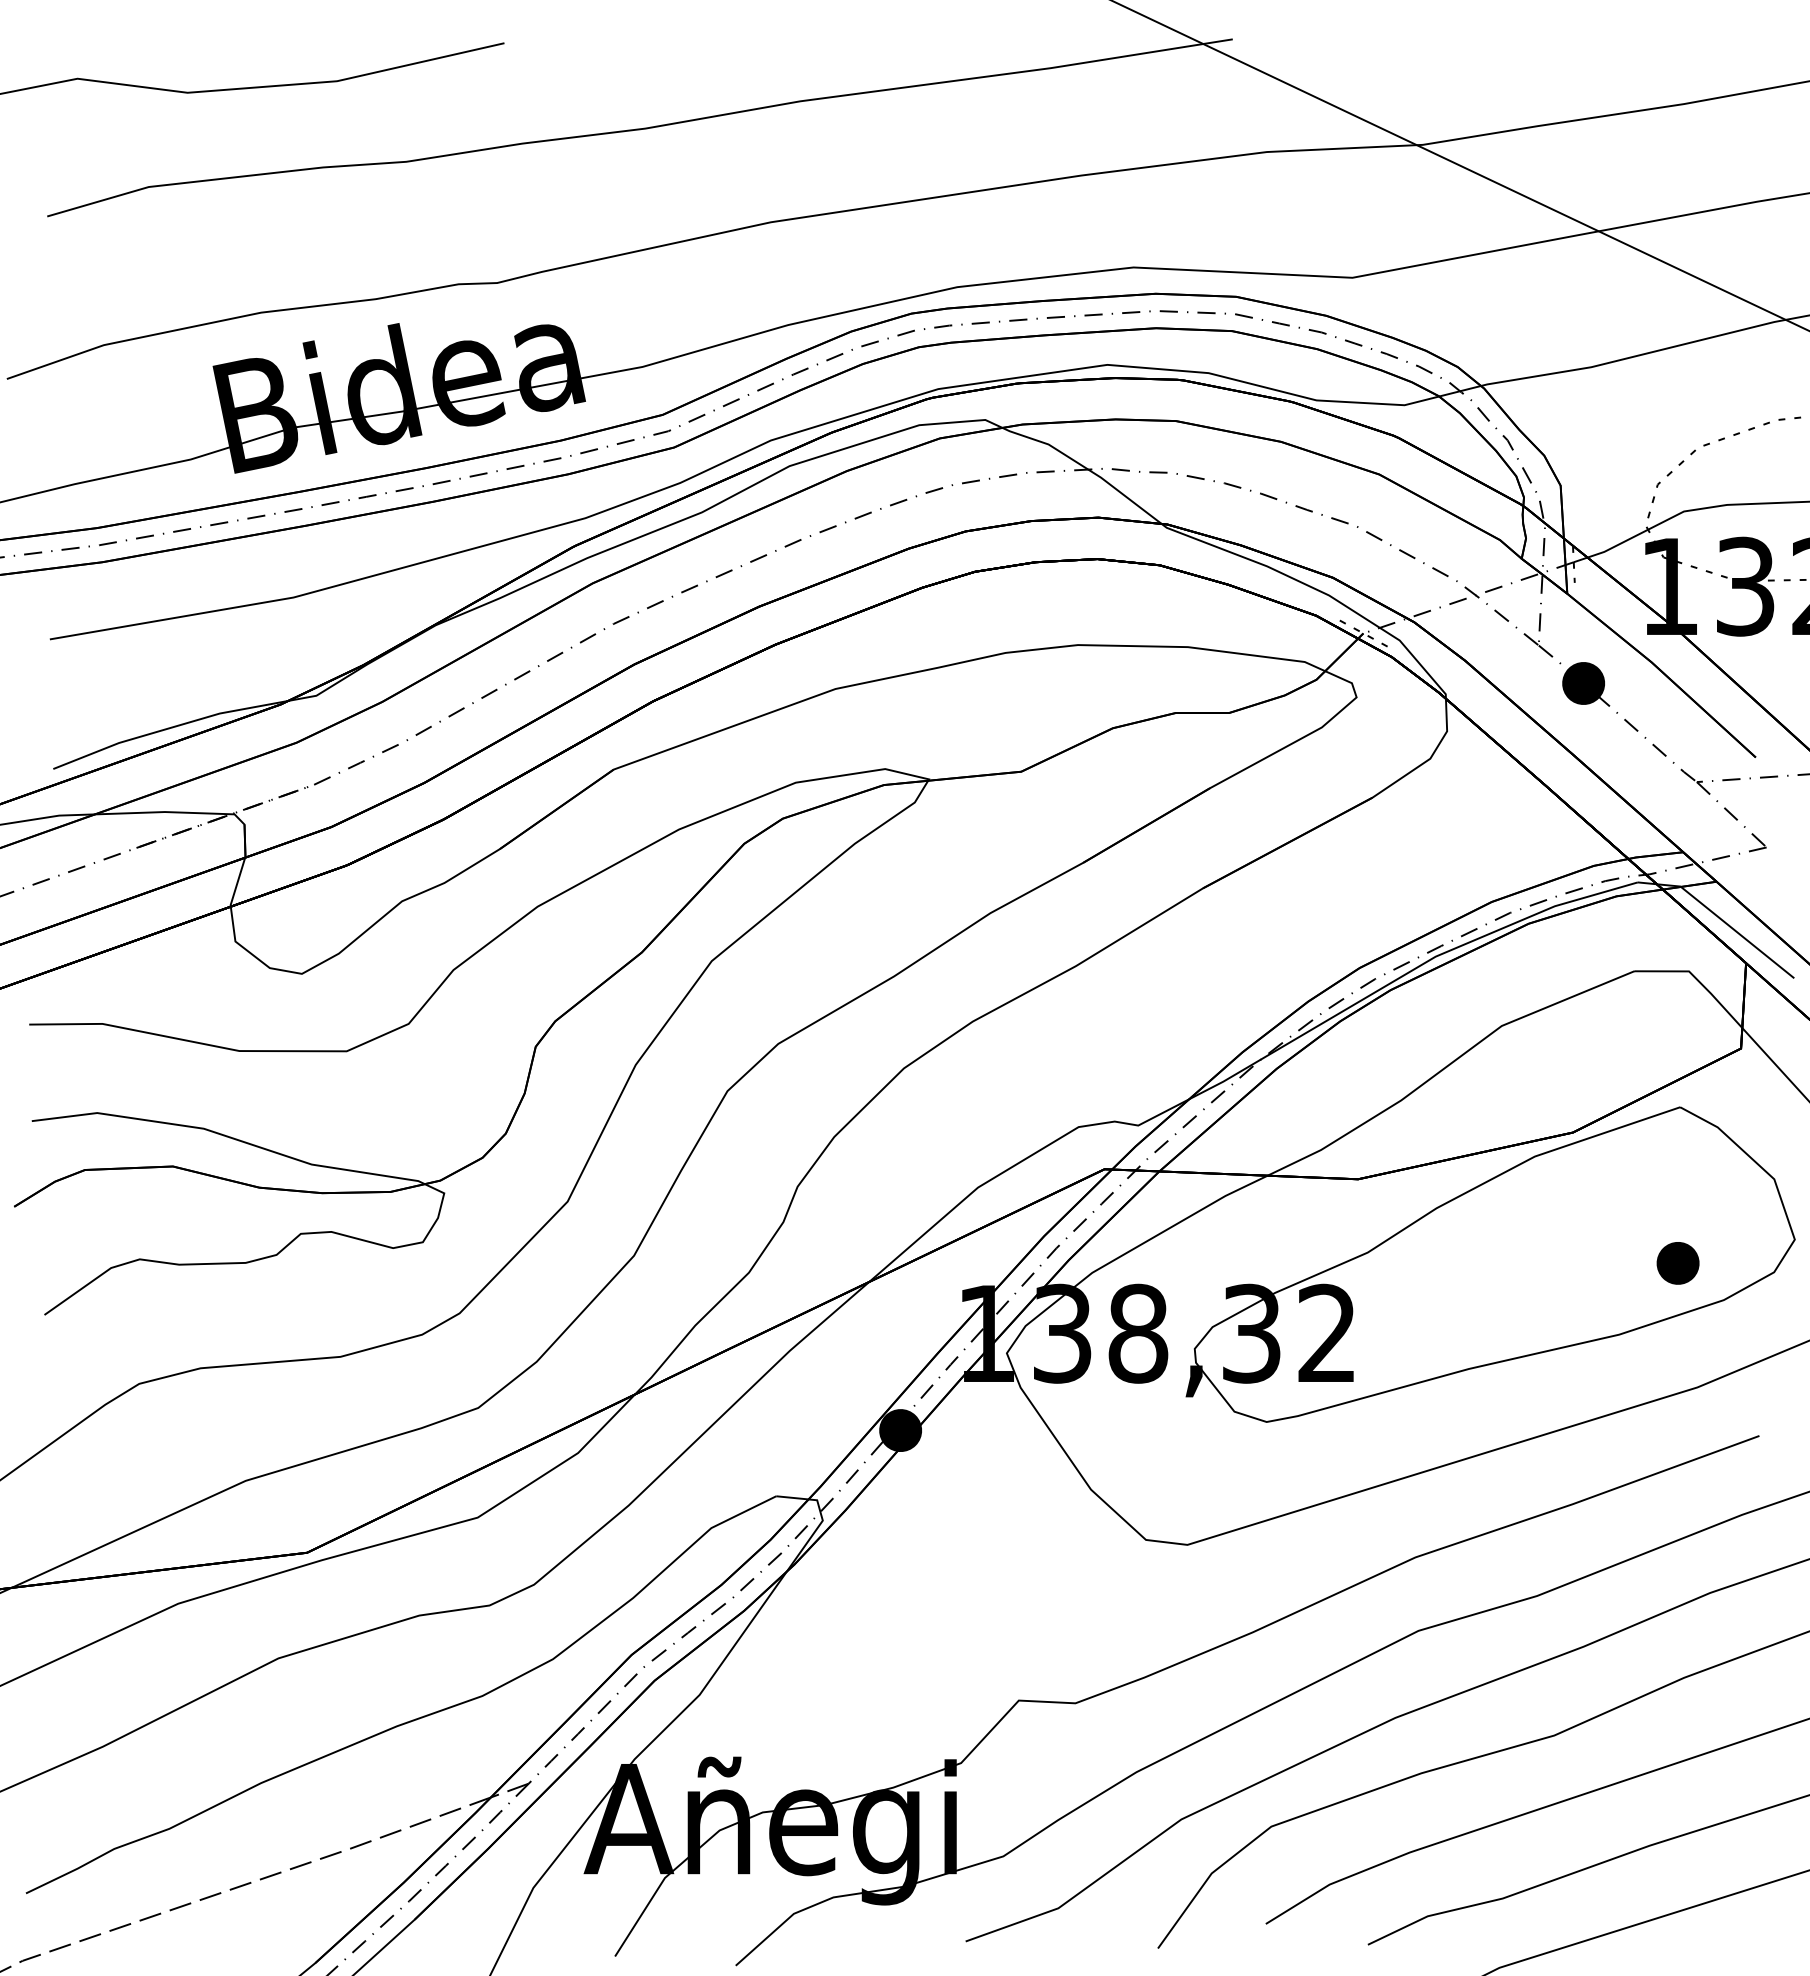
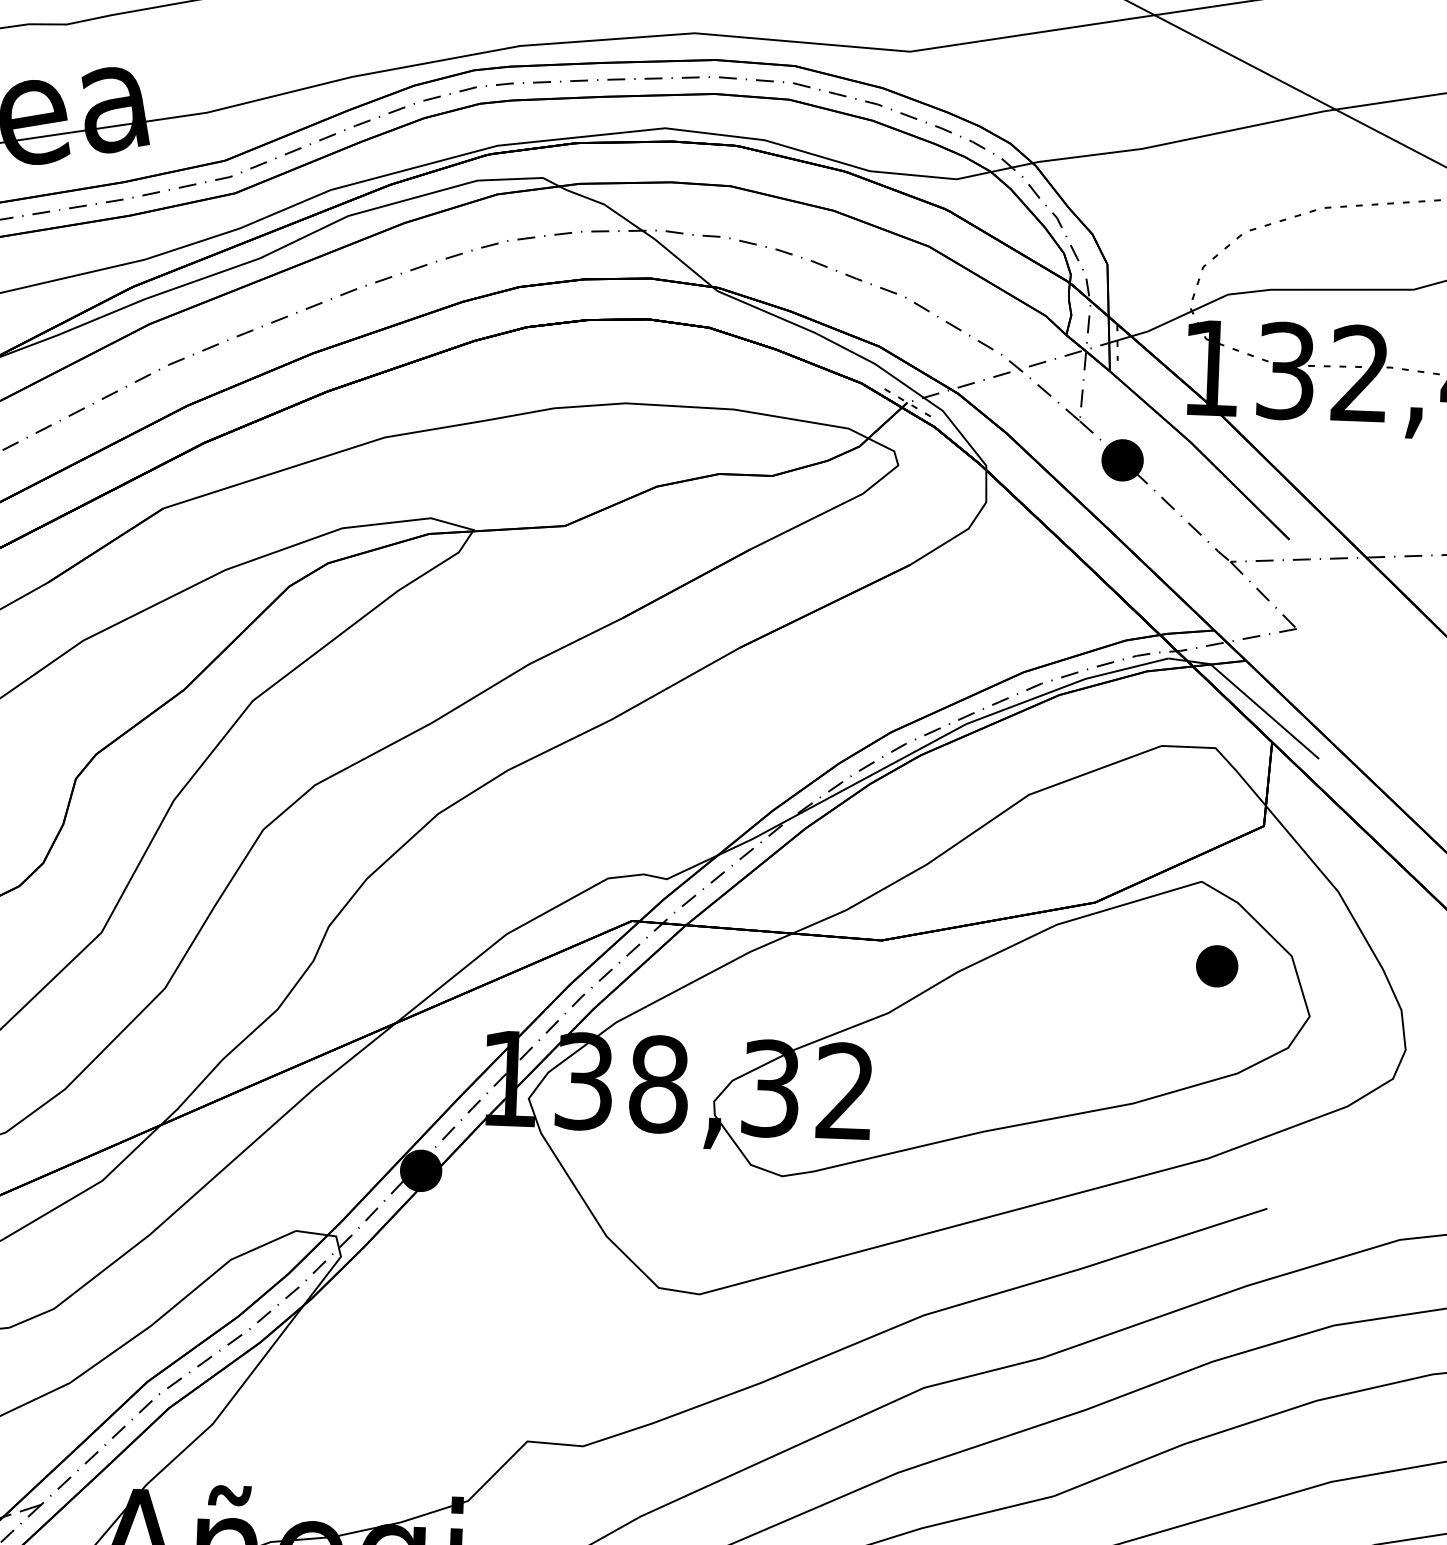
part: (1677, 1263) -> (1216, 966), moved

